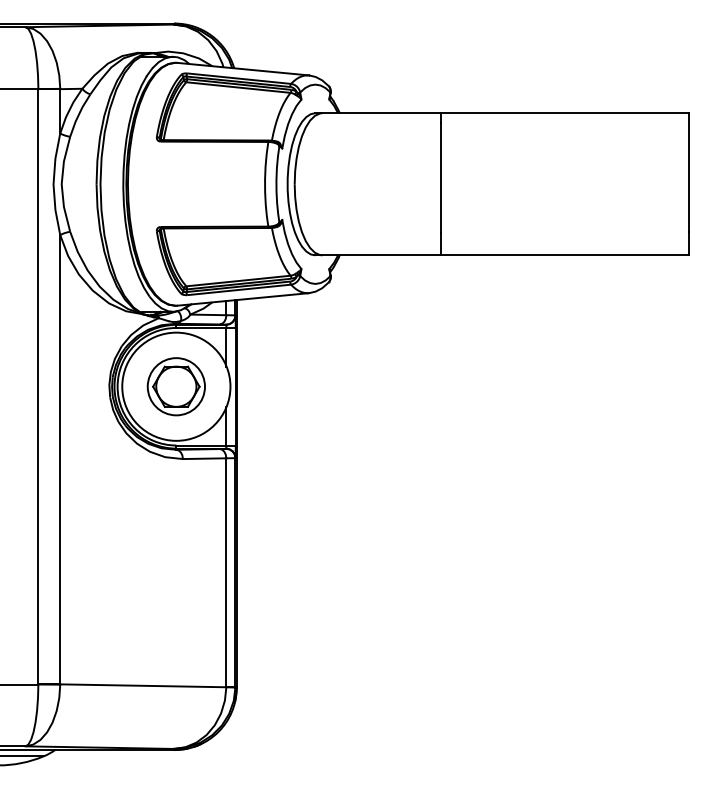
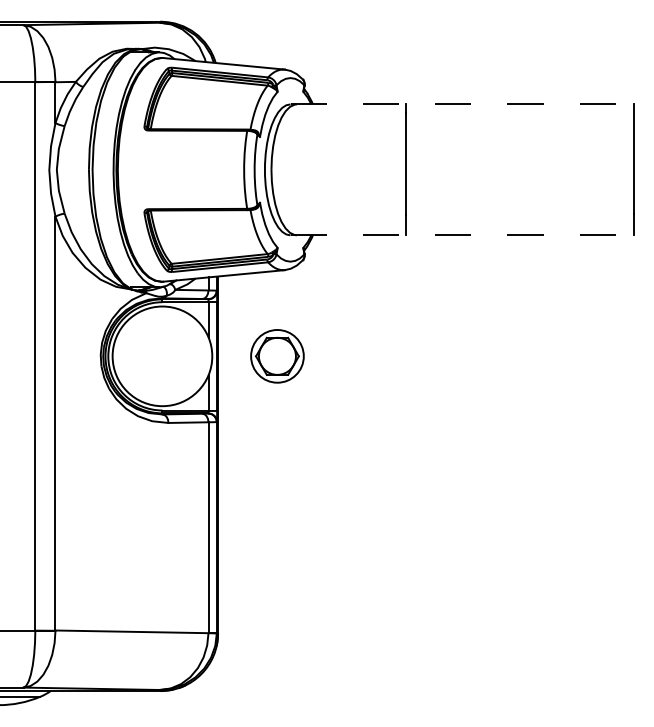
line: (502, 113) -> (462, 104), solid -> dashed
line: (502, 255) -> (462, 235), solid -> dashed
part: (176, 386) -> (277, 356), moved

